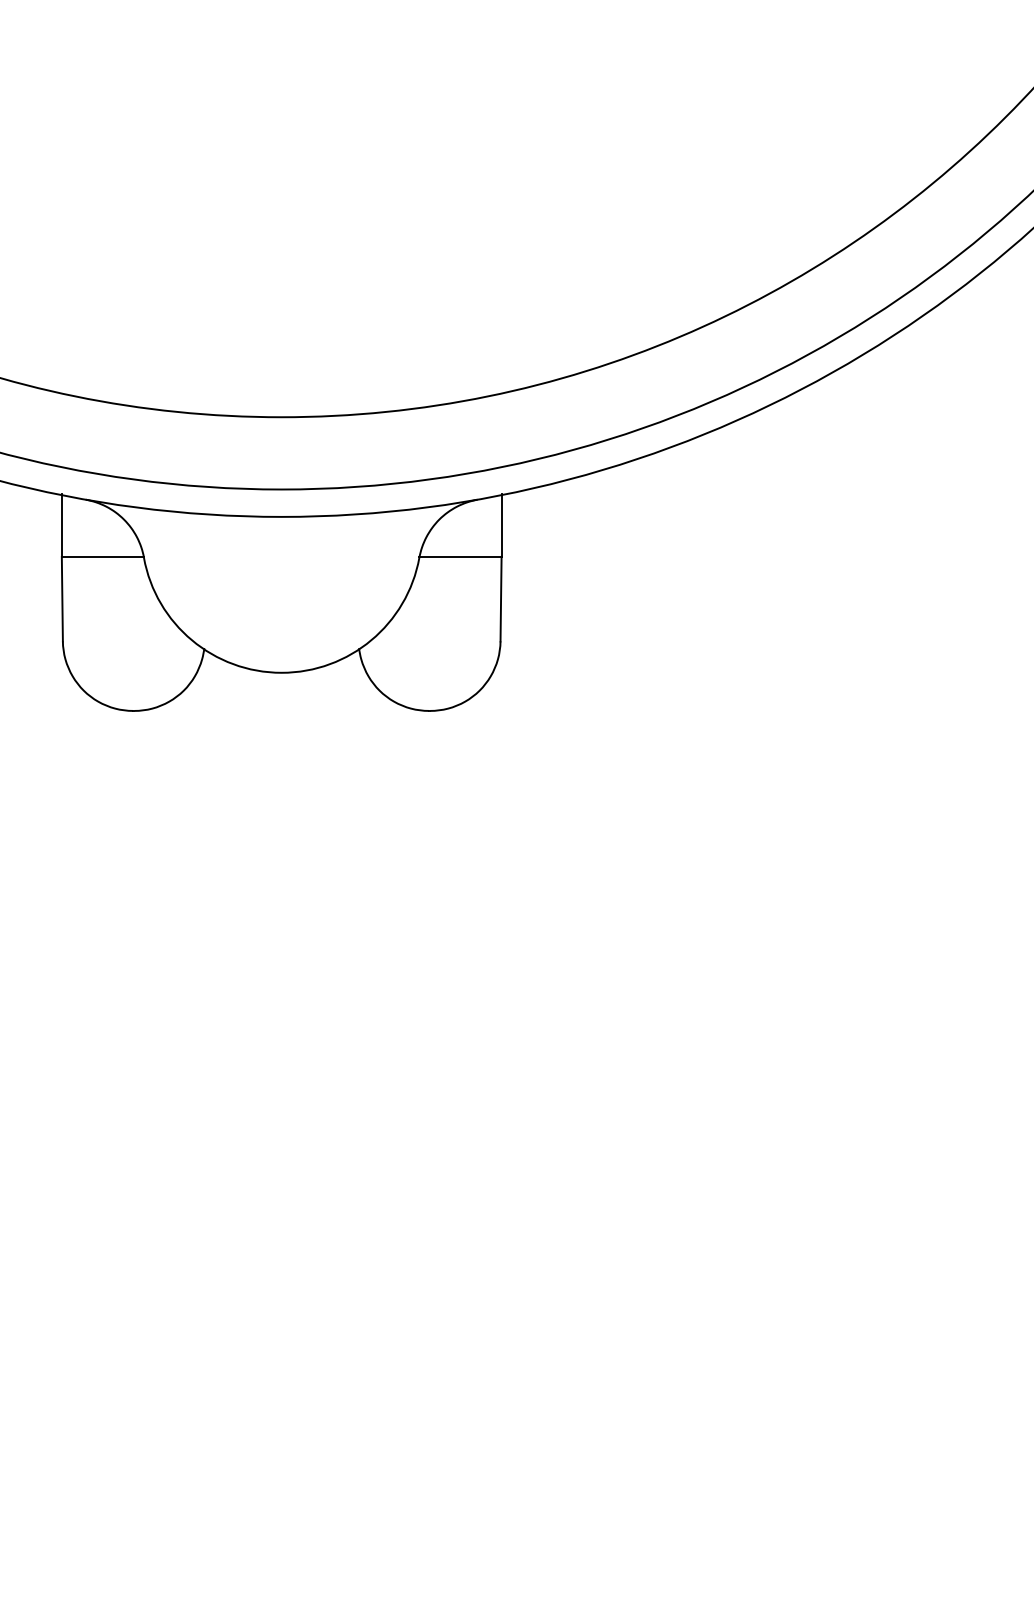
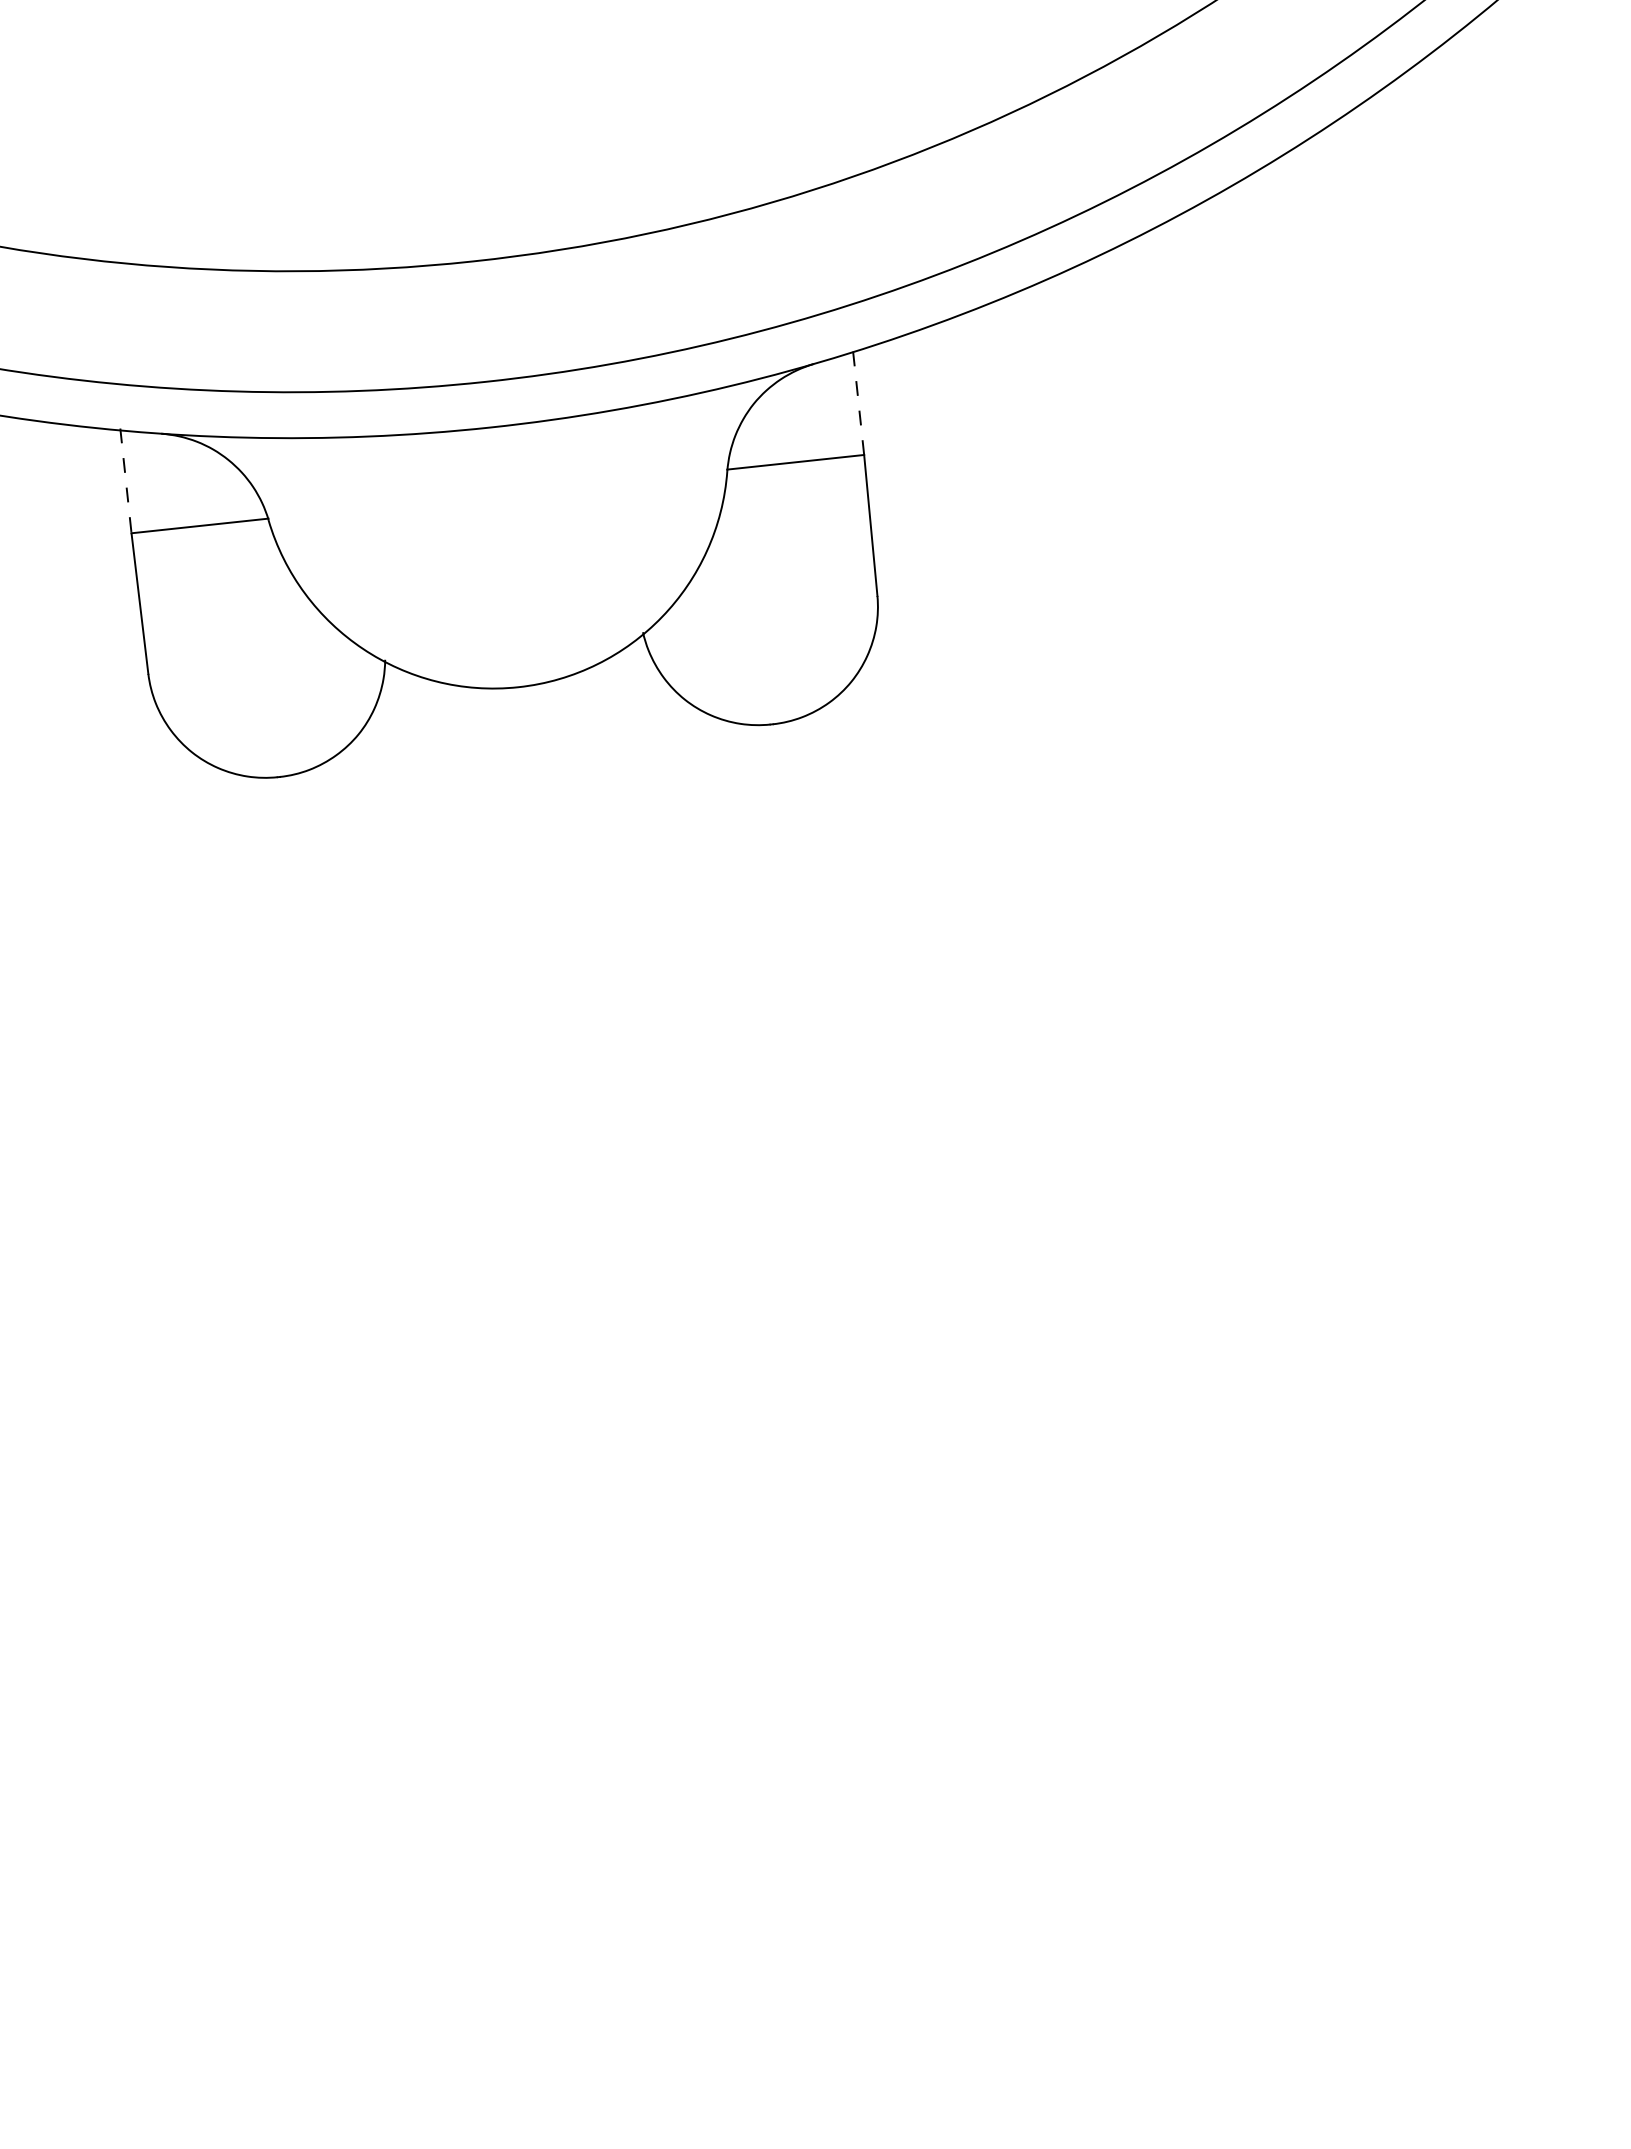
line: (501, 524) -> (858, 401), solid -> dashed
line: (61, 525) -> (125, 481), solid -> dashed

